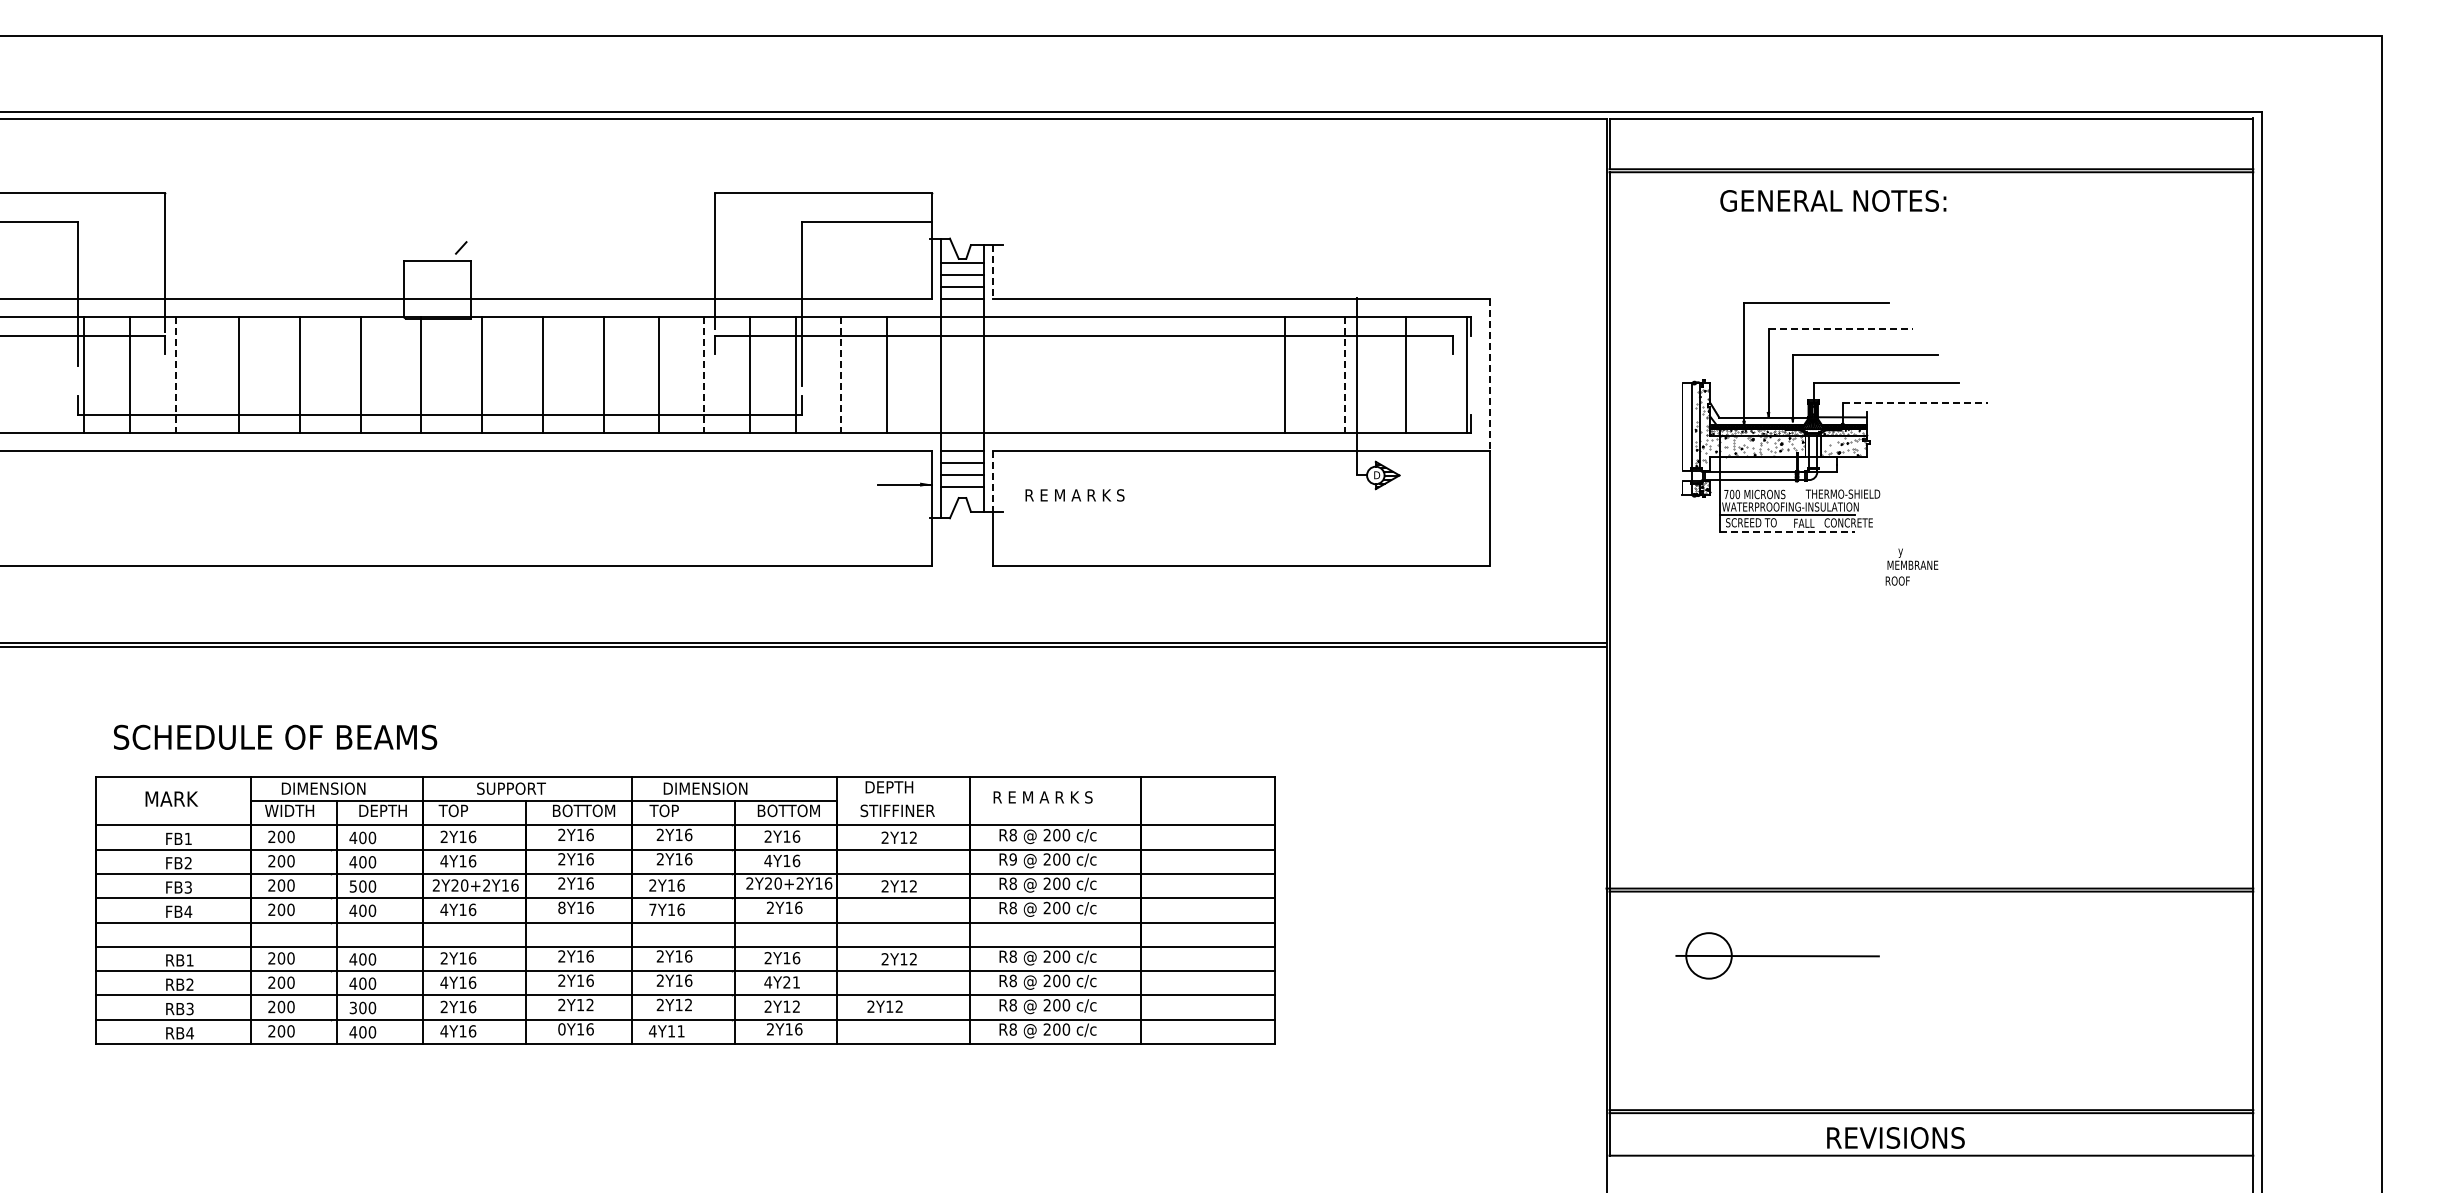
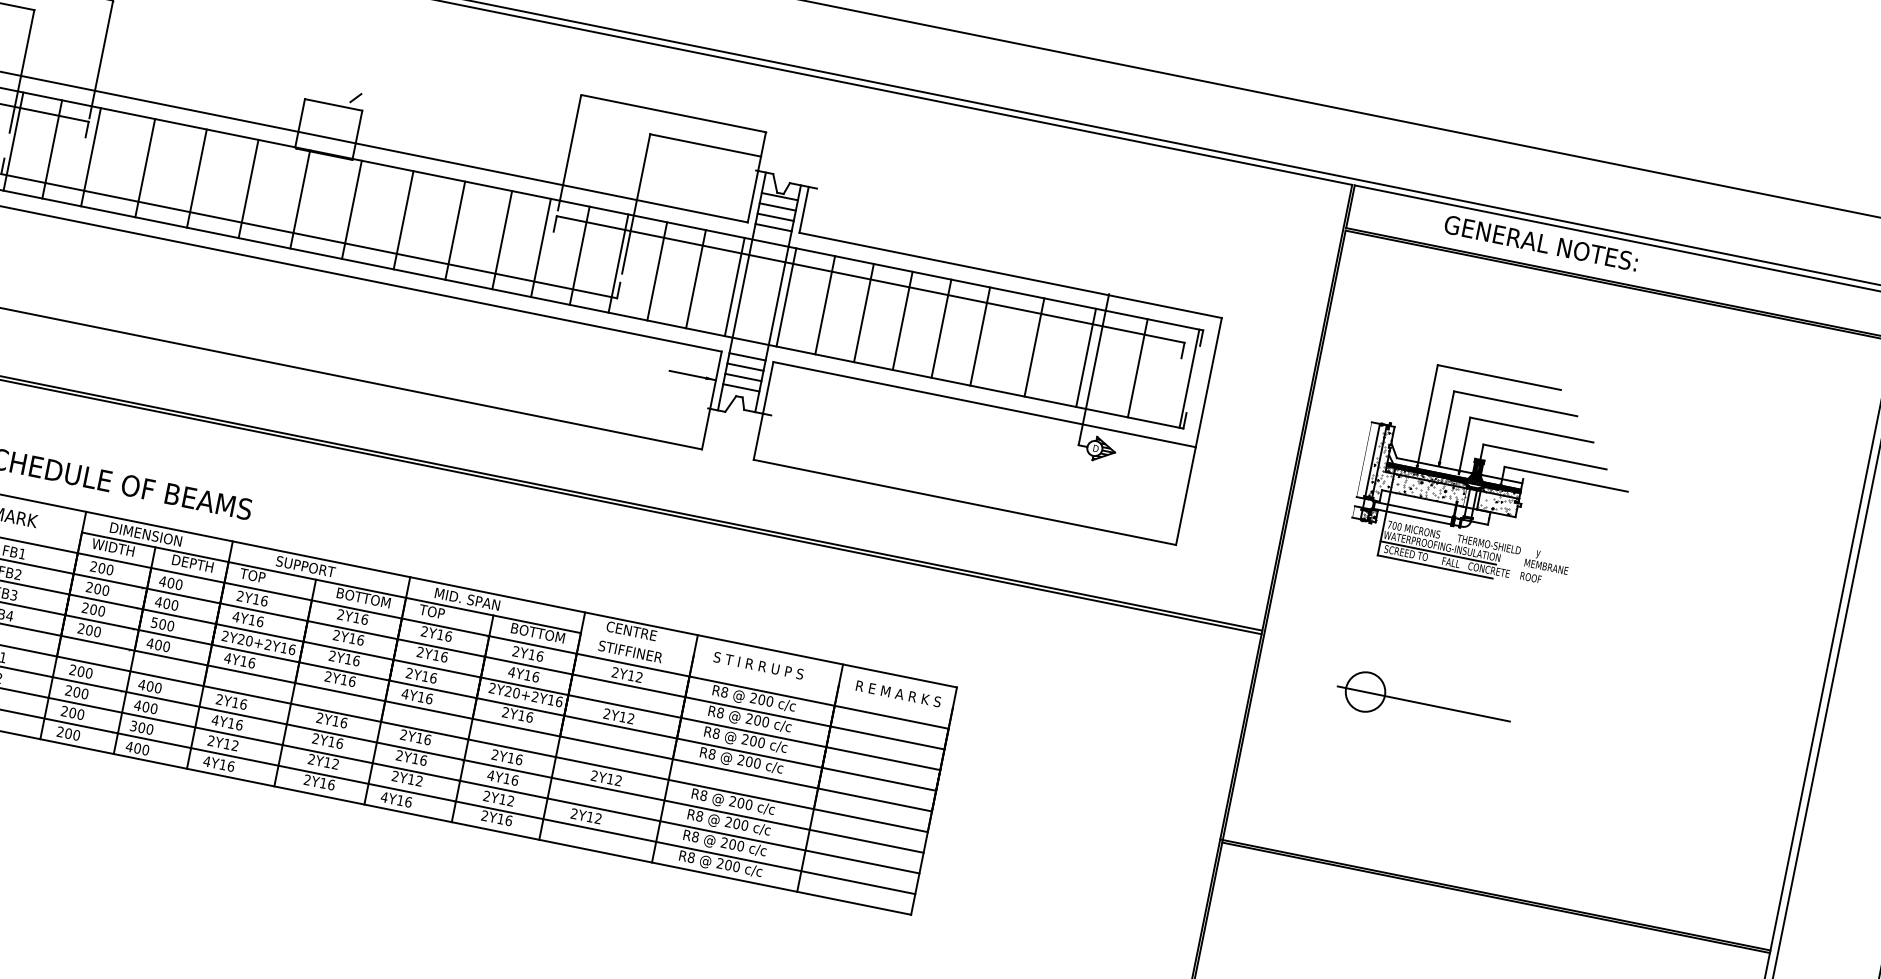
text: (1833, 200) -> (1541, 242), moved
line: (993, 272) -> (804, 210), dashed -> solid
line: (1841, 329) -> (1516, 404), dashed -> solid
line: (932, 374) -> (735, 286), added
line: (993, 374) -> (786, 297), added
line: (1038, 374) -> (825, 304), added
line: (1084, 374) -> (864, 312), added
line: (1129, 374) -> (902, 320), added
line: (1175, 374) -> (941, 328), added
line: (1220, 374) -> (980, 335), added
line: (175, 375) -> (90, 157), dashed -> solid
line: (704, 375) -> (540, 248), dashed -> solid
line: (841, 375) -> (657, 271), dashed -> solid
line: (1345, 375) -> (1086, 358), dashed -> solid
line: (1489, 375) -> (1208, 382), dashed -> solid
line: (1915, 402) -> (1566, 479), dashed -> solid
line: (993, 481) -> (768, 388), dashed -> solid
text: (1074, 495) -> (898, 693), moved
line: (1787, 531) -> (1435, 566), dashed -> solid
text: (1911, 566) -> (1545, 567), moved
text: (894, 787) -> (631, 631), DEPTH -> CENTRE
text: (706, 788) -> (471, 600), DIMENSION -> MID. SPAN
text: (1045, 797) -> (758, 665), R E M A R K S -> S T I R R U P S
text: (1012, 859) -> (719, 712), R9 -> R8
text: (561, 907) -> (328, 676), 8Y16 -> 2Y16
text: (652, 909) -> (405, 693), 7Y16 -> 4Y16
part: (1777, 955) -> (1423, 703), moved
text: (791, 982) -> (510, 779), 4Y21 -> 4Y16
text: (472, 1006) -> (235, 745), 2Y16 -> 2Y12
text: (561, 1029) -> (307, 780), 0Y16 -> 2Y16
text: (680, 1031) -> (407, 802), 4Y11 -> 4Y16

